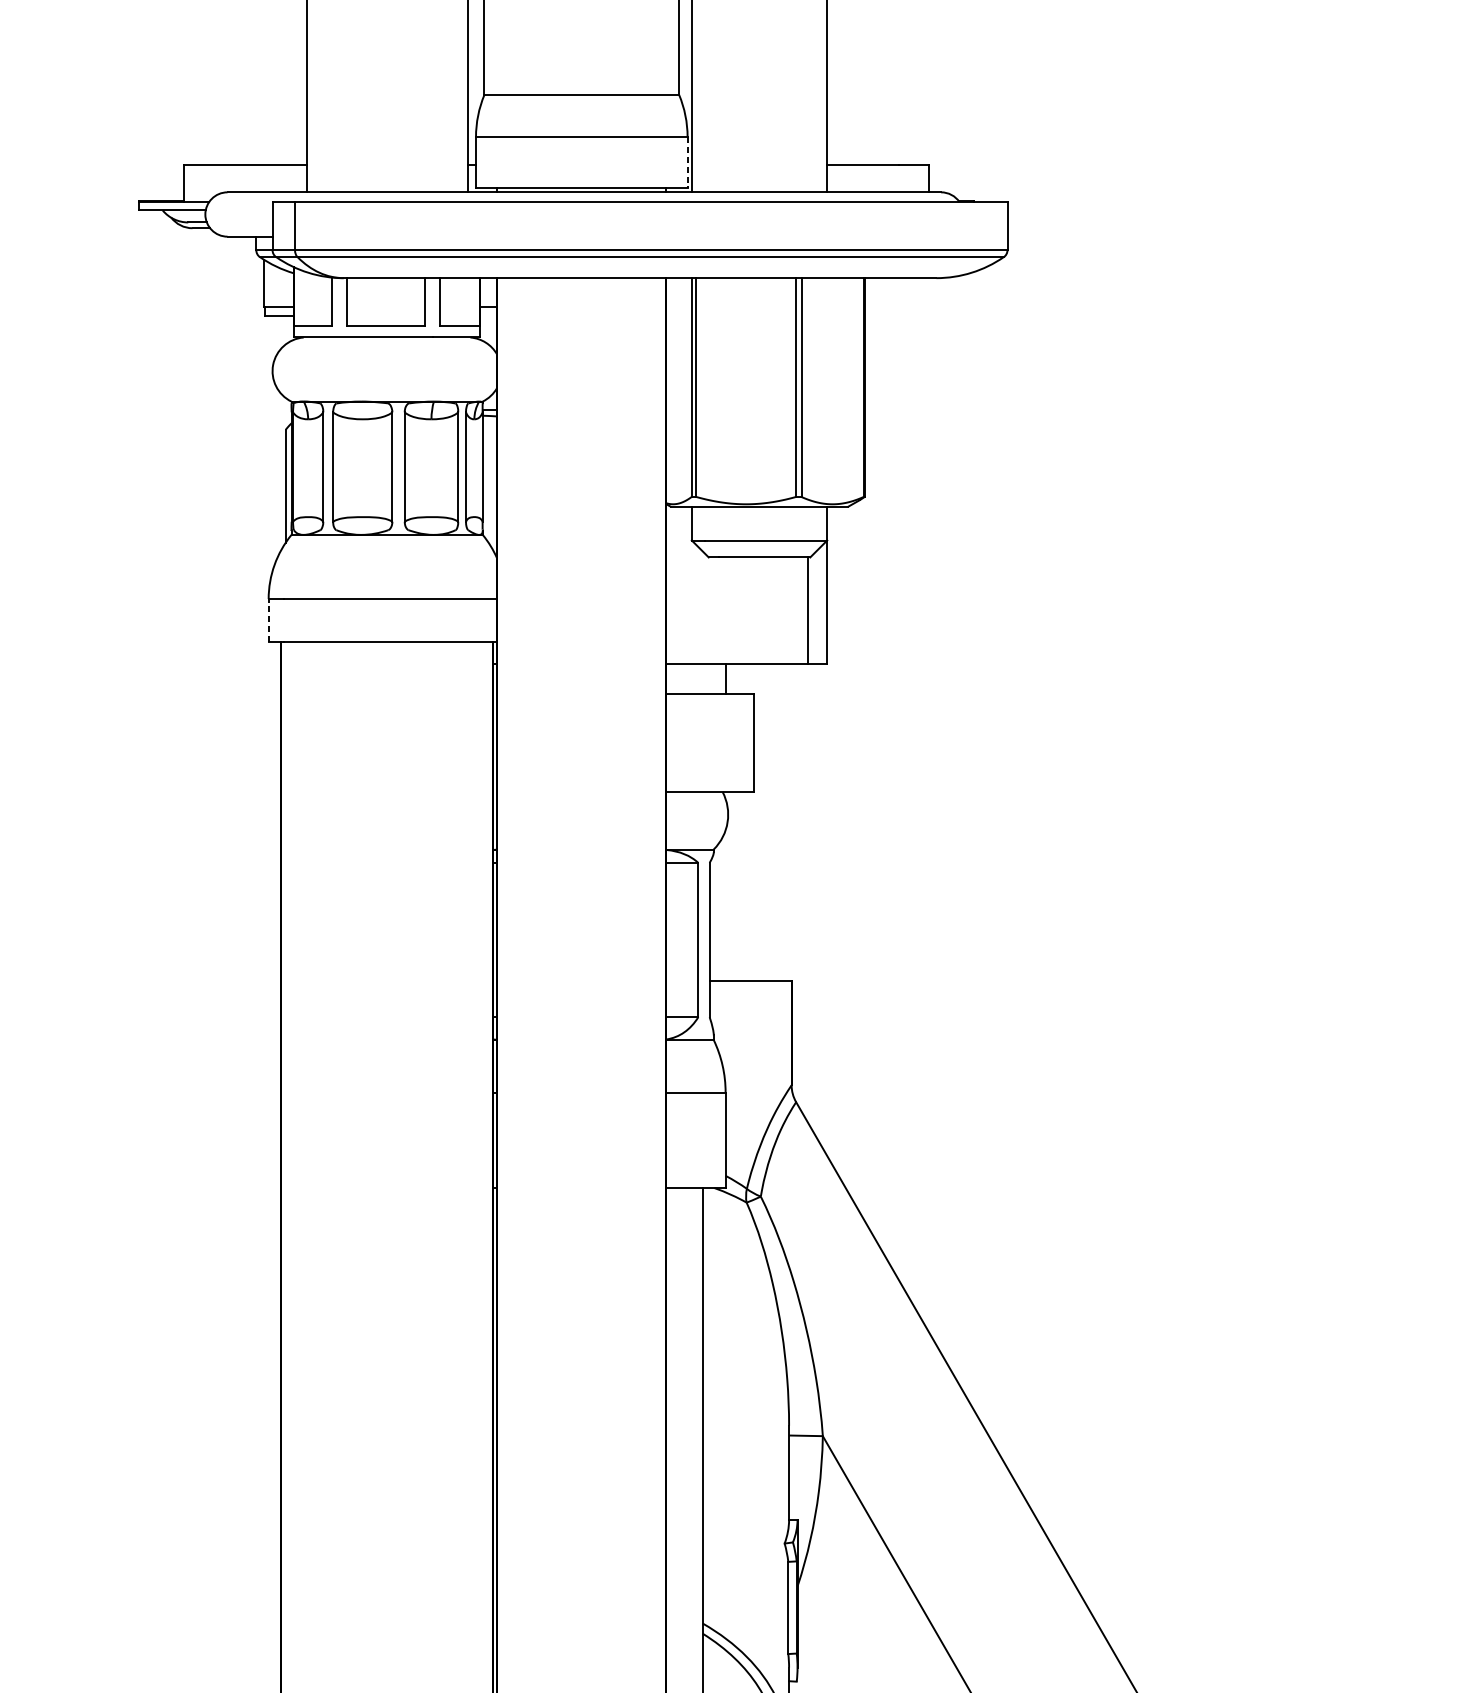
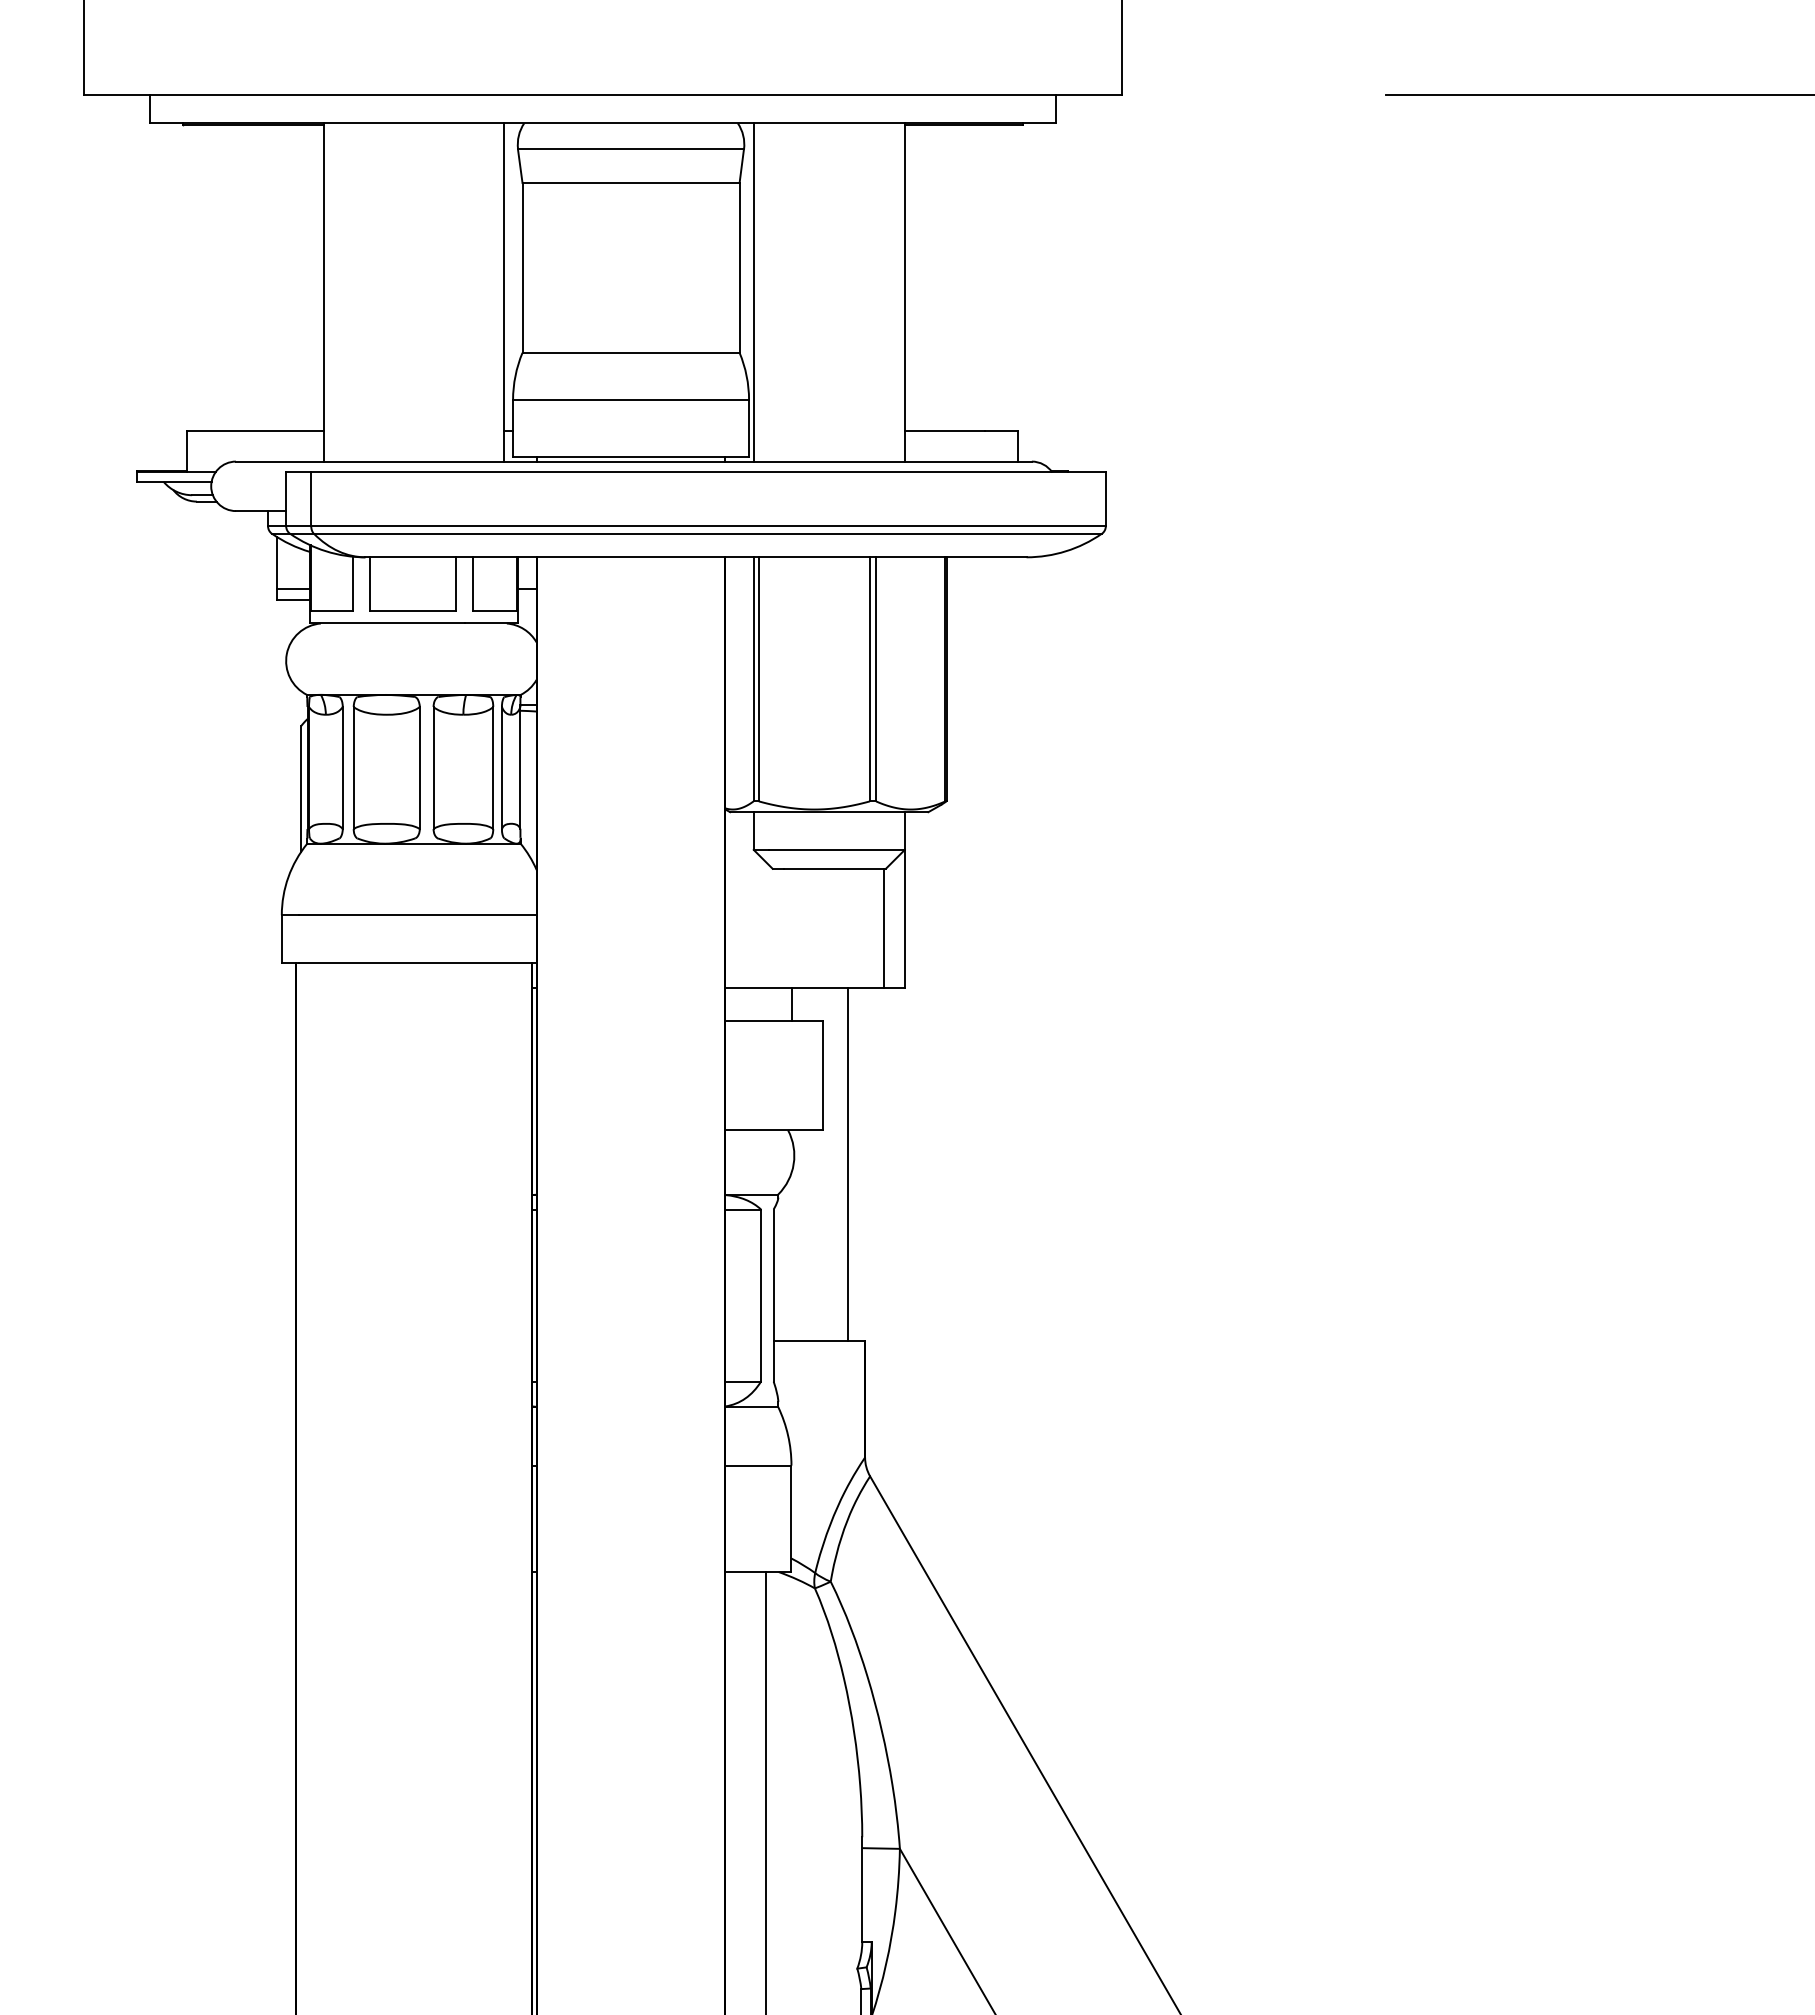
line: (687, 162) -> (749, 428), dashed -> solid
line: (268, 620) -> (281, 939), dashed -> solid
line: (776, 821) -> (848, 1163), added

